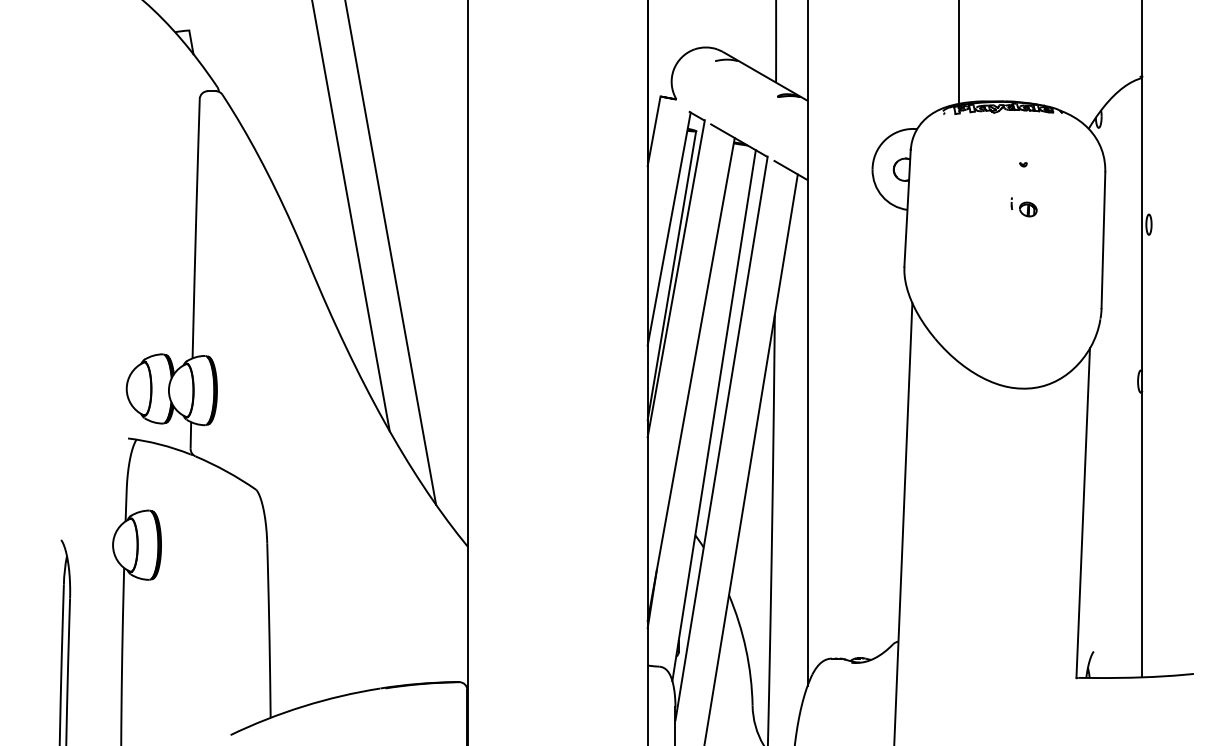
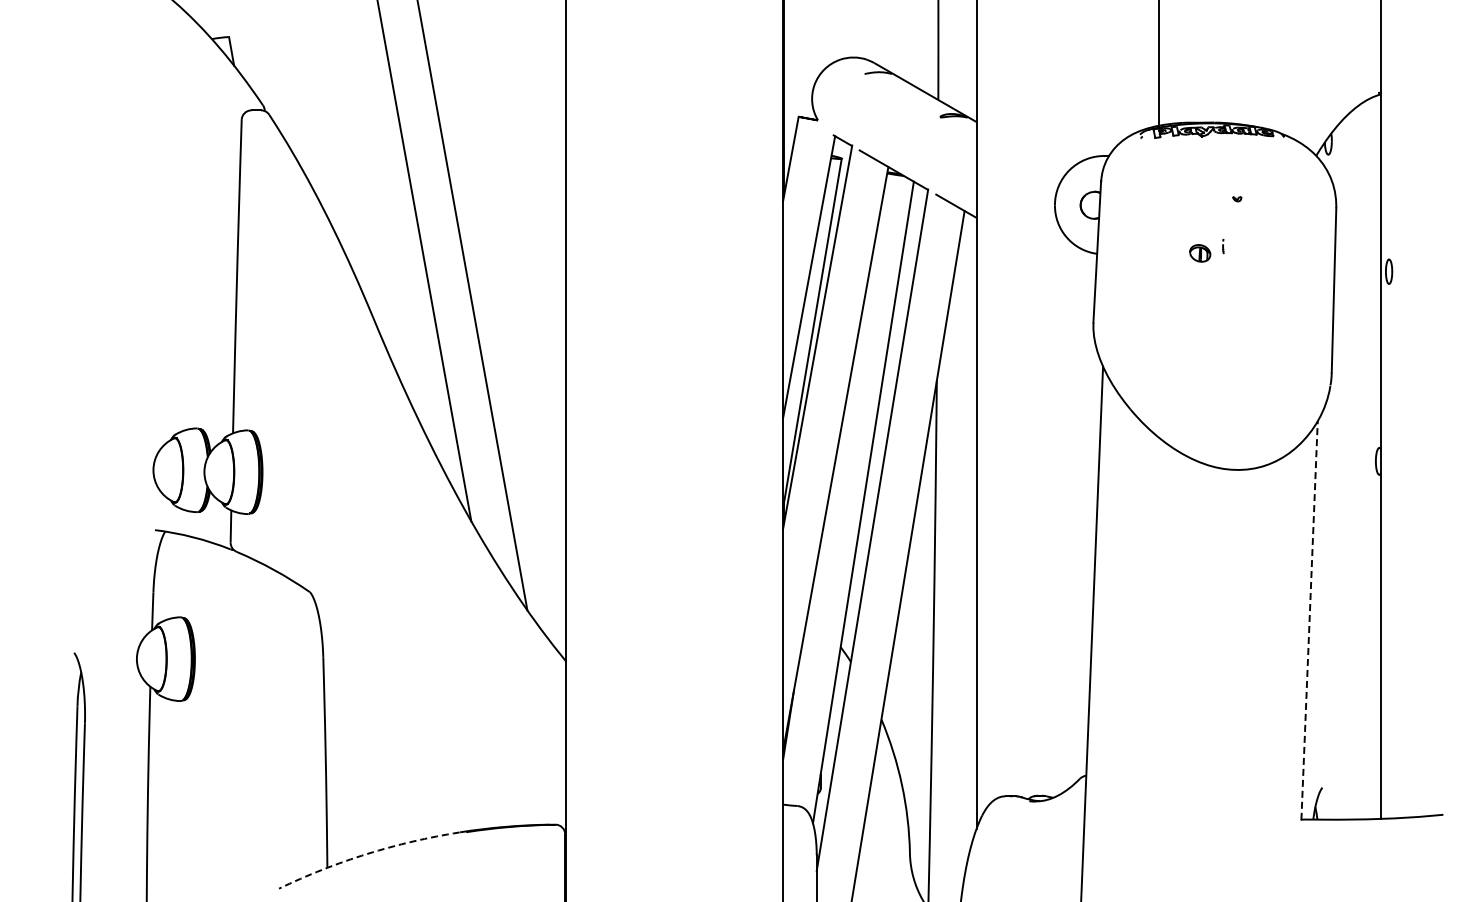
part: (1028, 209) -> (1200, 253), moved
line: (1083, 513) -> (1309, 620), solid -> dashed
arc: (303, 705) -> (367, 853), solid -> dashed

